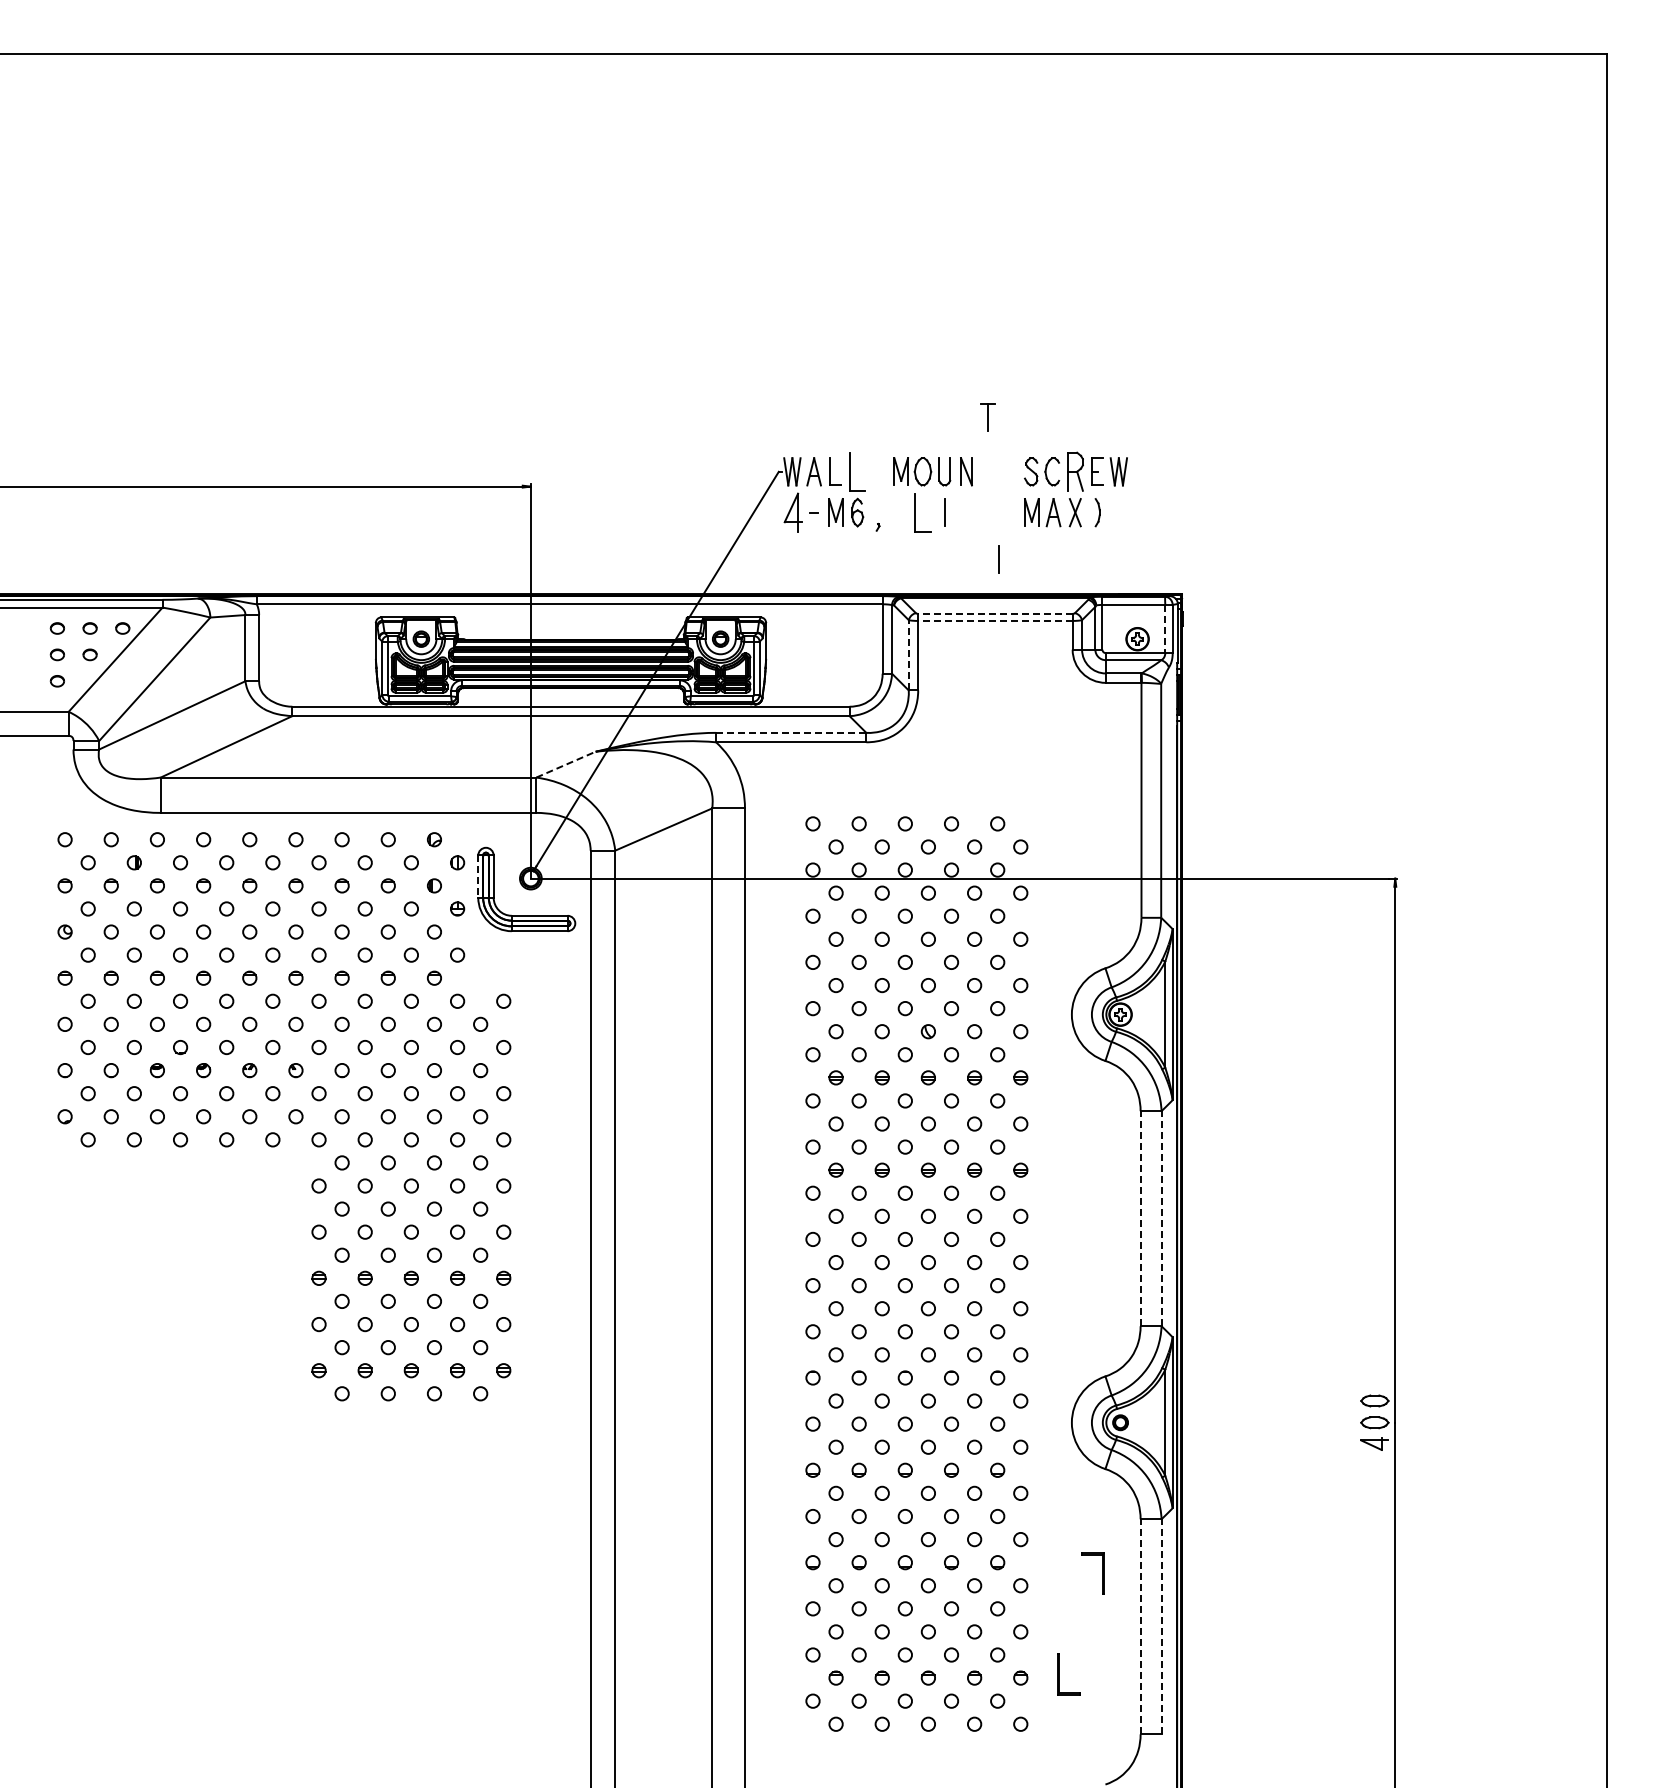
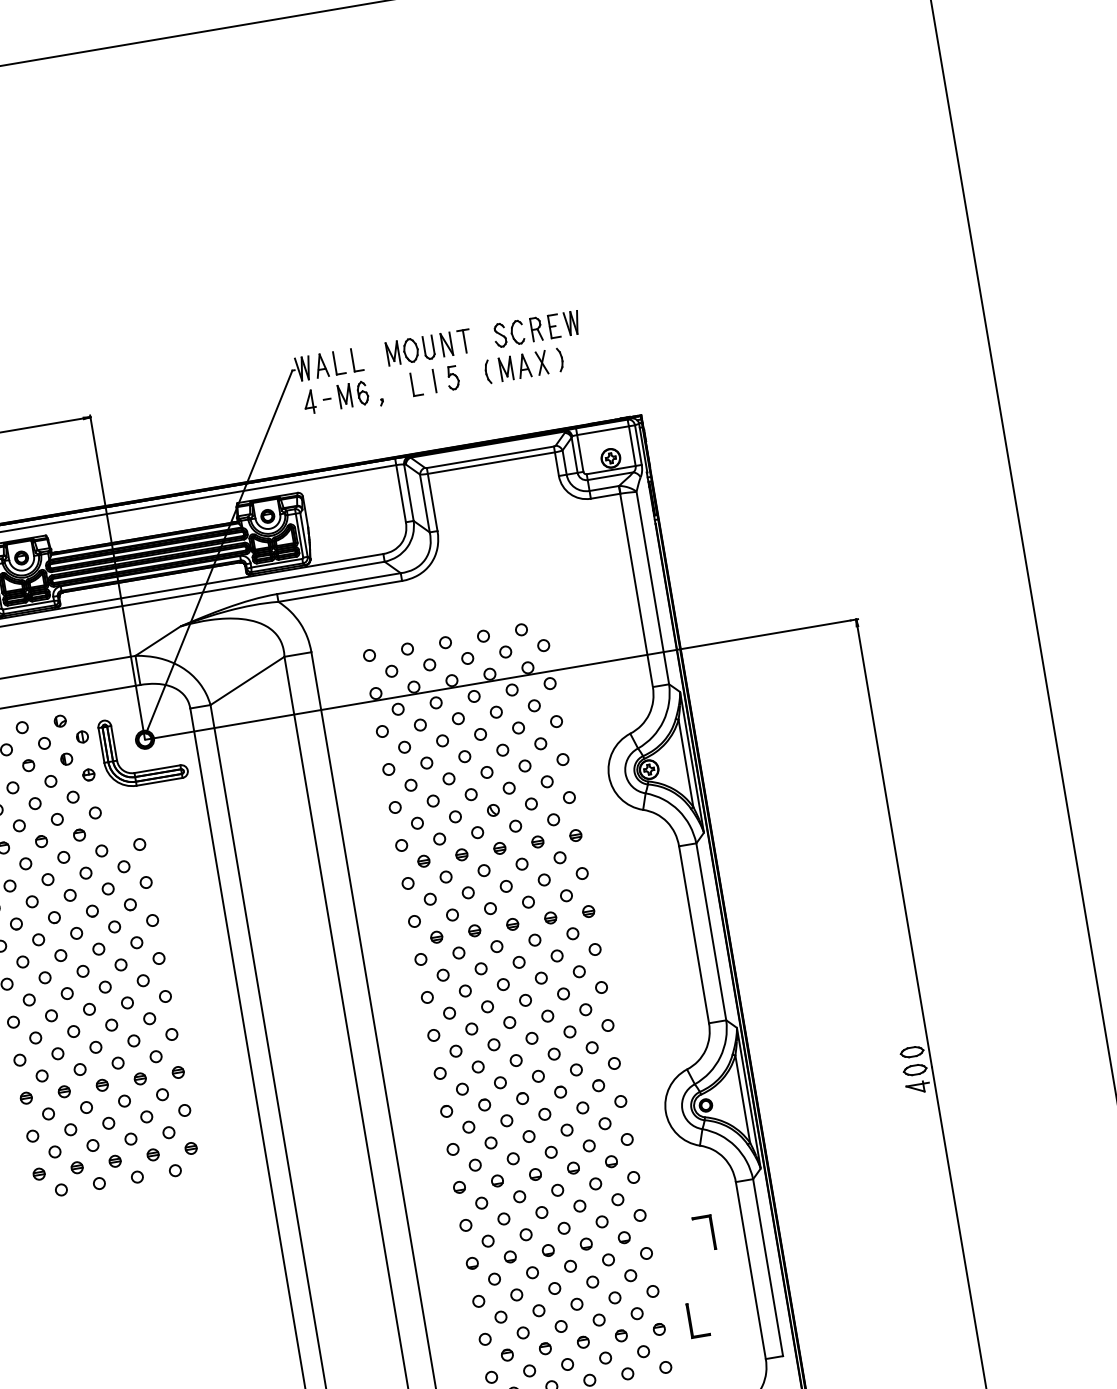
part: (987, 417) -> (464, 341), moved
part: (857, 471) -> (357, 359), size x0.71
part: (1075, 471) -> (536, 329), size x0.71
part: (792, 512) -> (309, 402), size x0.71
part: (922, 512) -> (416, 384), size x0.71
part: (967, 512) -> (453, 377), added
part: (1009, 512) -> (487, 371), added
line: (998, 559) -> (485, 412), removed
line: (994, 613) -> (489, 457), dashed -> solid
line: (994, 620) -> (490, 462), dashed -> solid
line: (1165, 629) -> (632, 446), dashed -> solid
line: (908, 654) -> (424, 502), dashed -> solid
line: (791, 732) -> (339, 583), dashed -> solid
line: (566, 764) -> (158, 640), dashed -> solid
line: (478, 877) -> (101, 746), dashed -> solid
line: (1140, 1218) -> (693, 934), dashed -> solid
line: (1161, 1218) -> (711, 931), dashed -> solid
line: (1140, 1626) -> (750, 1270), dashed -> solid
line: (1161, 1626) -> (767, 1267), dashed -> solid

